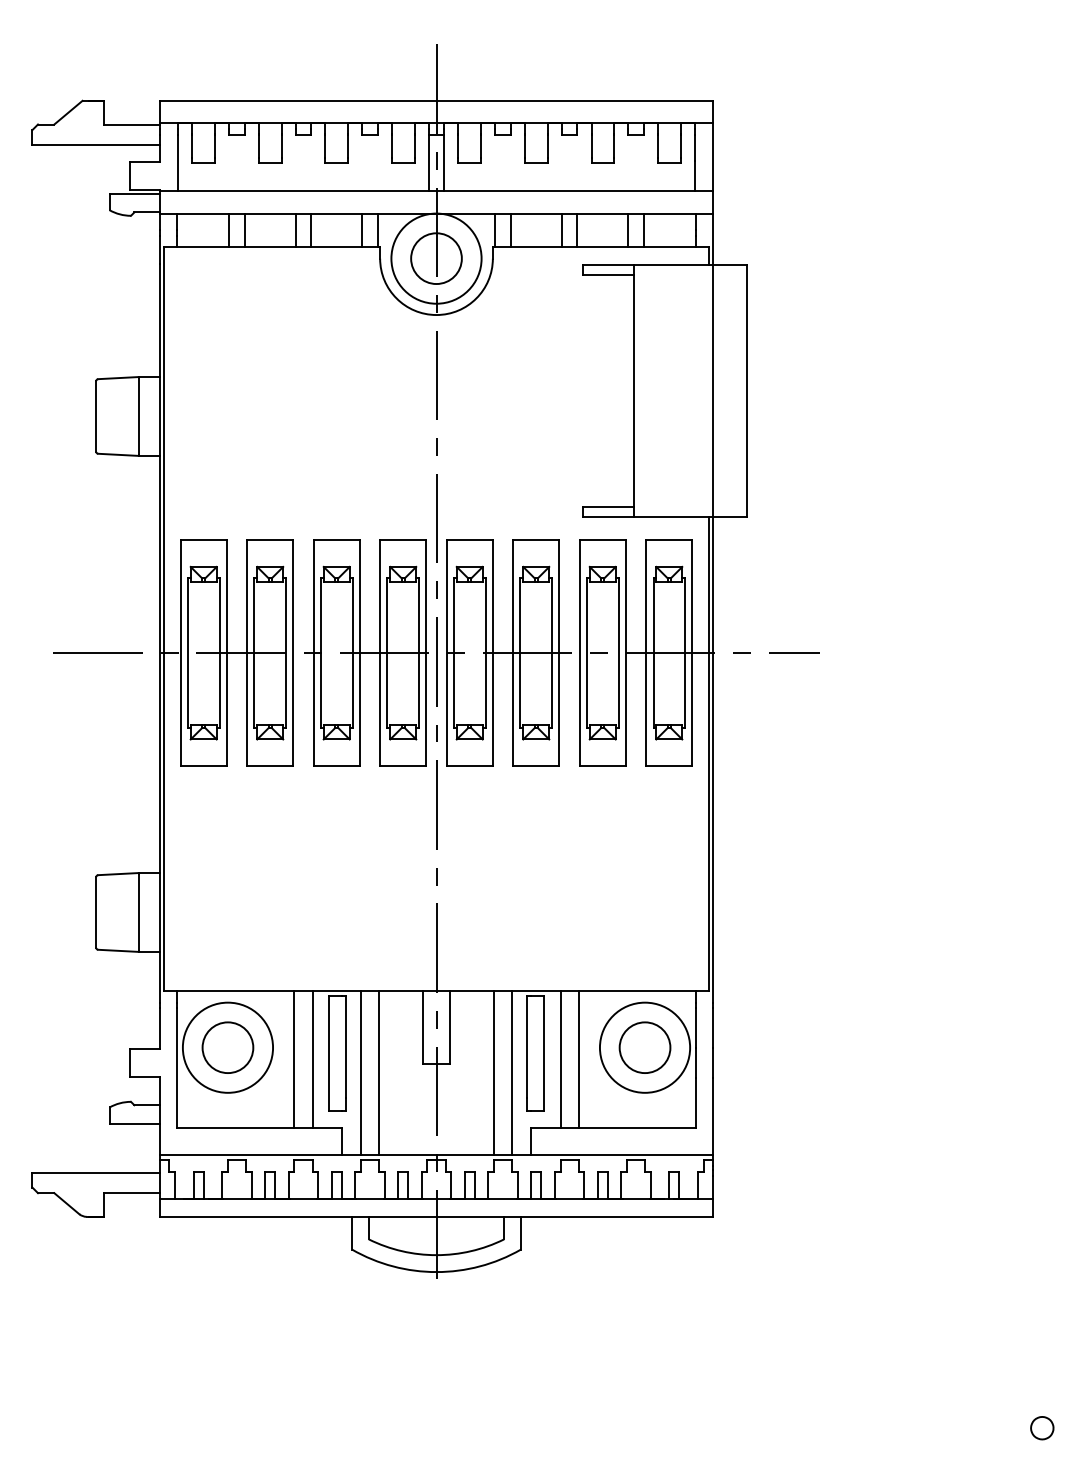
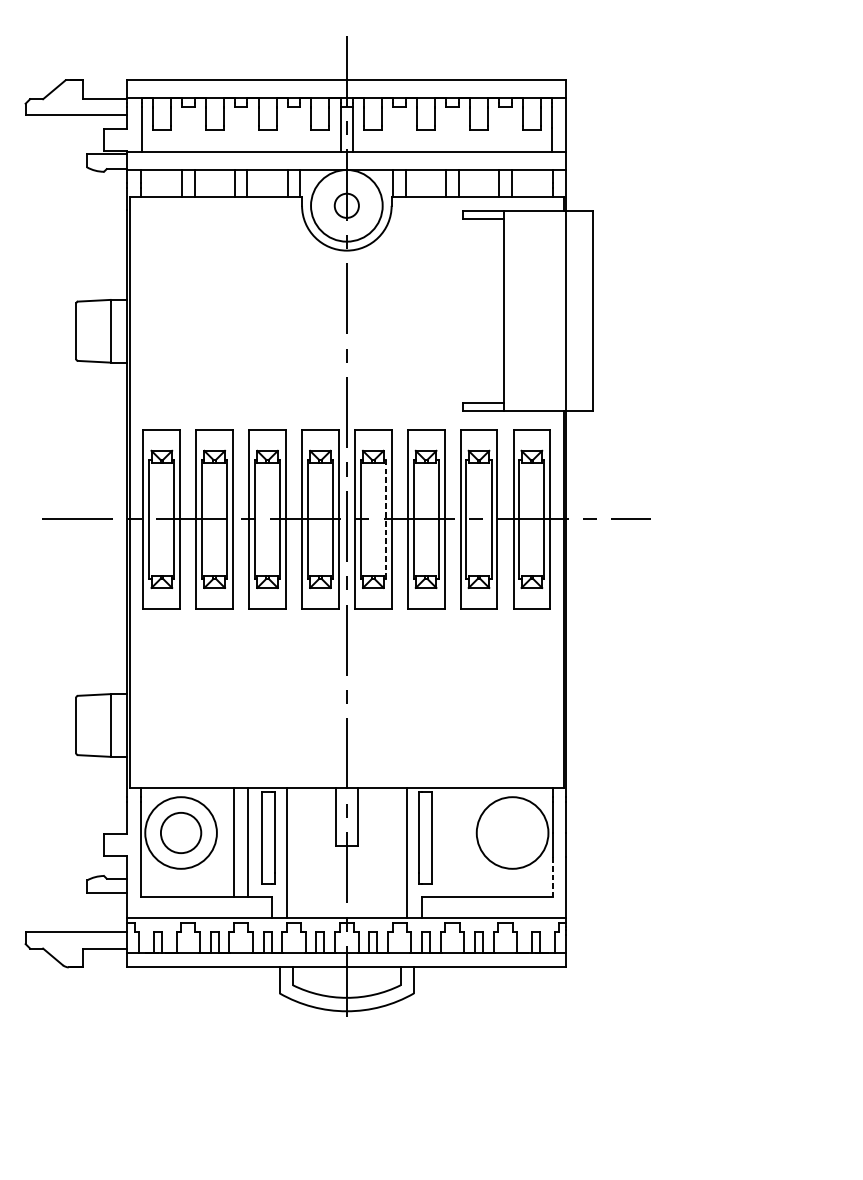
circle: (436, 258) -> (346, 205), size x0.6
line: (485, 653) -> (385, 519), solid -> dashed
circle: (644, 1047) -> (512, 832), removed
line: (560, 1059) -> (445, 842), removed
line: (578, 1059) -> (459, 842), removed
line: (379, 1072) -> (301, 852), removed
line: (494, 1072) -> (392, 852), removed
line: (695, 1102) -> (552, 876), solid -> dashed
part: (1042, 1428) -> (828, 1135), removed

